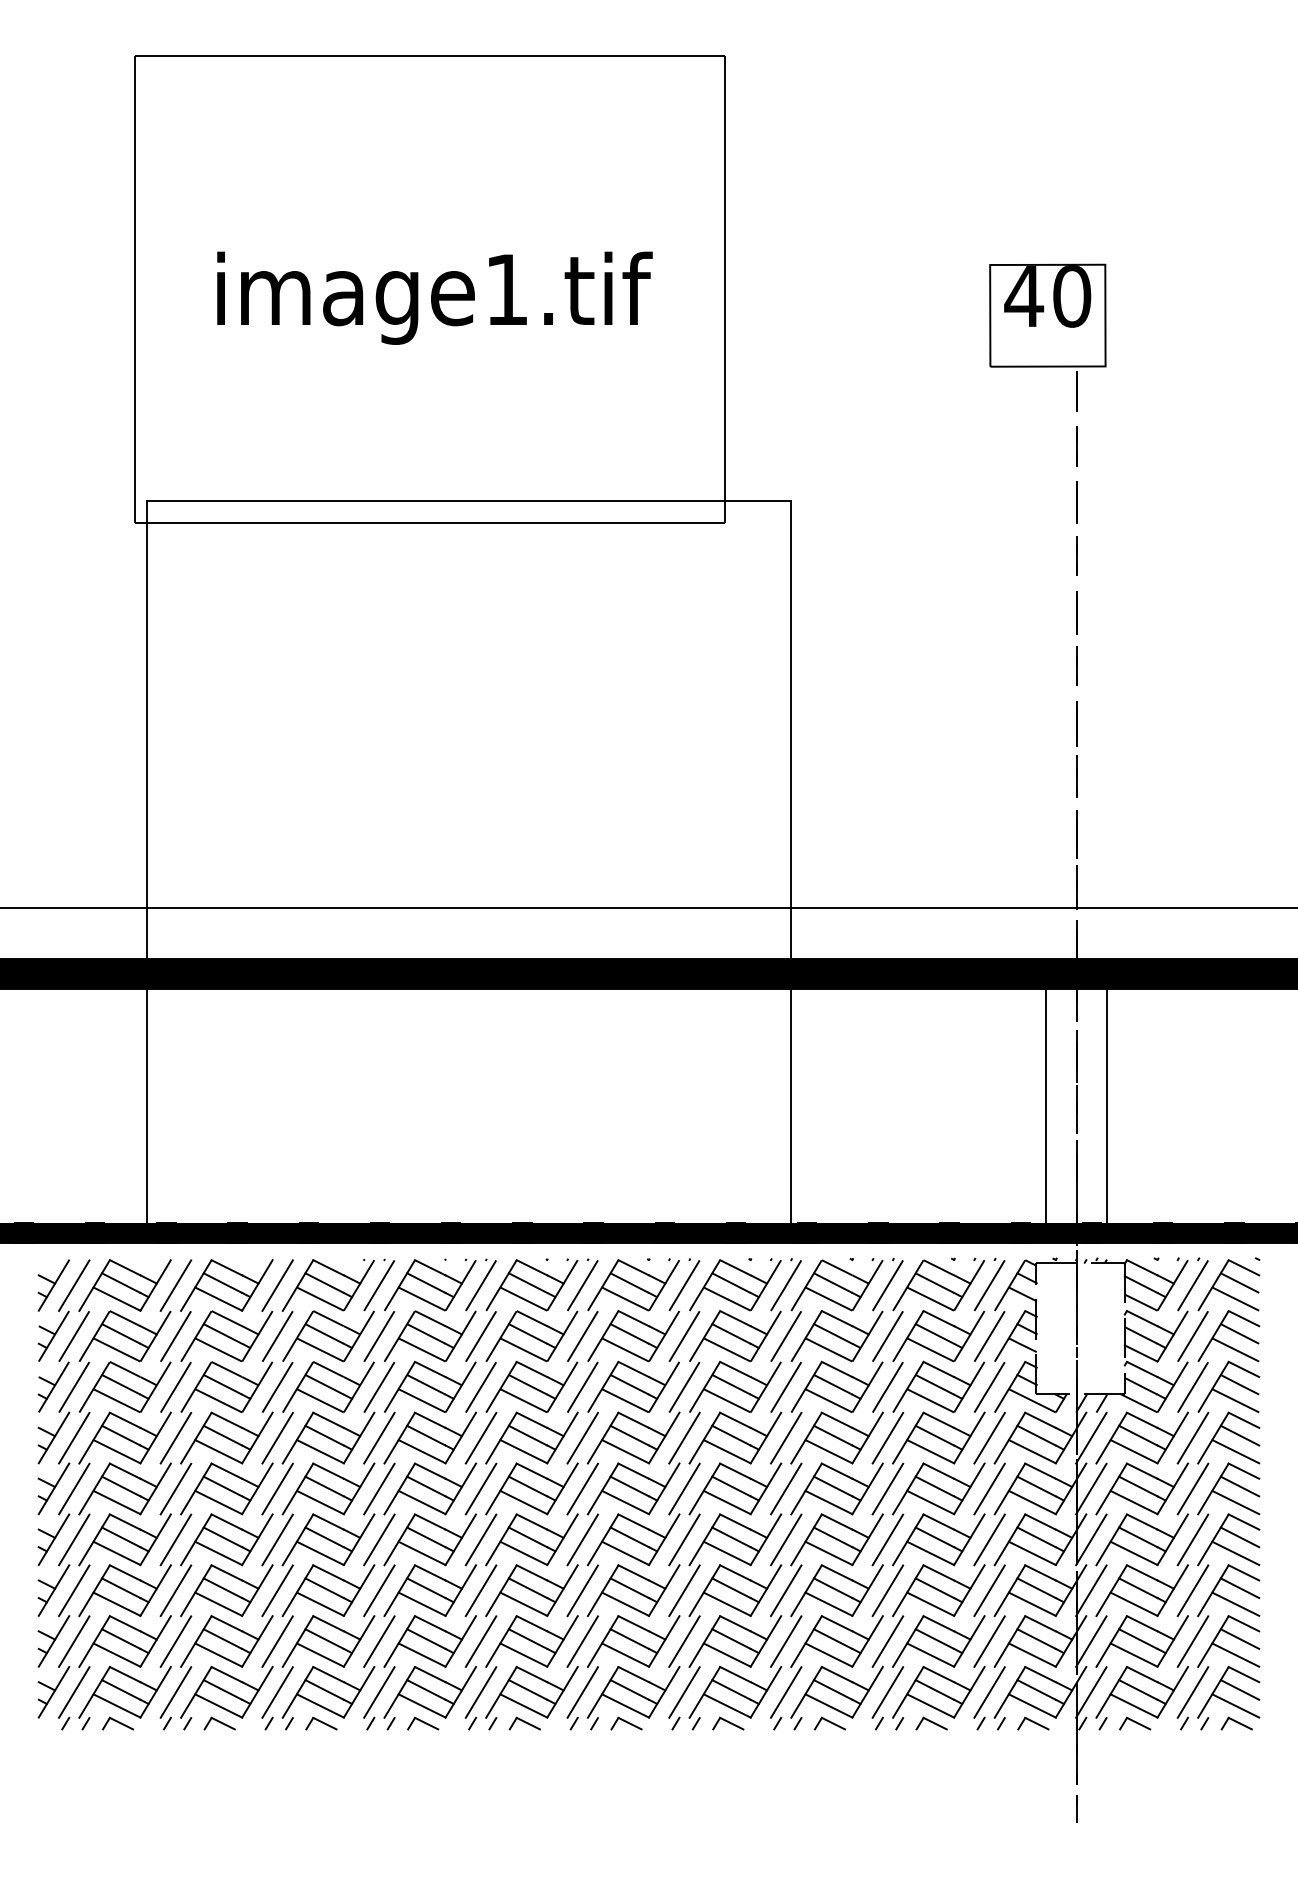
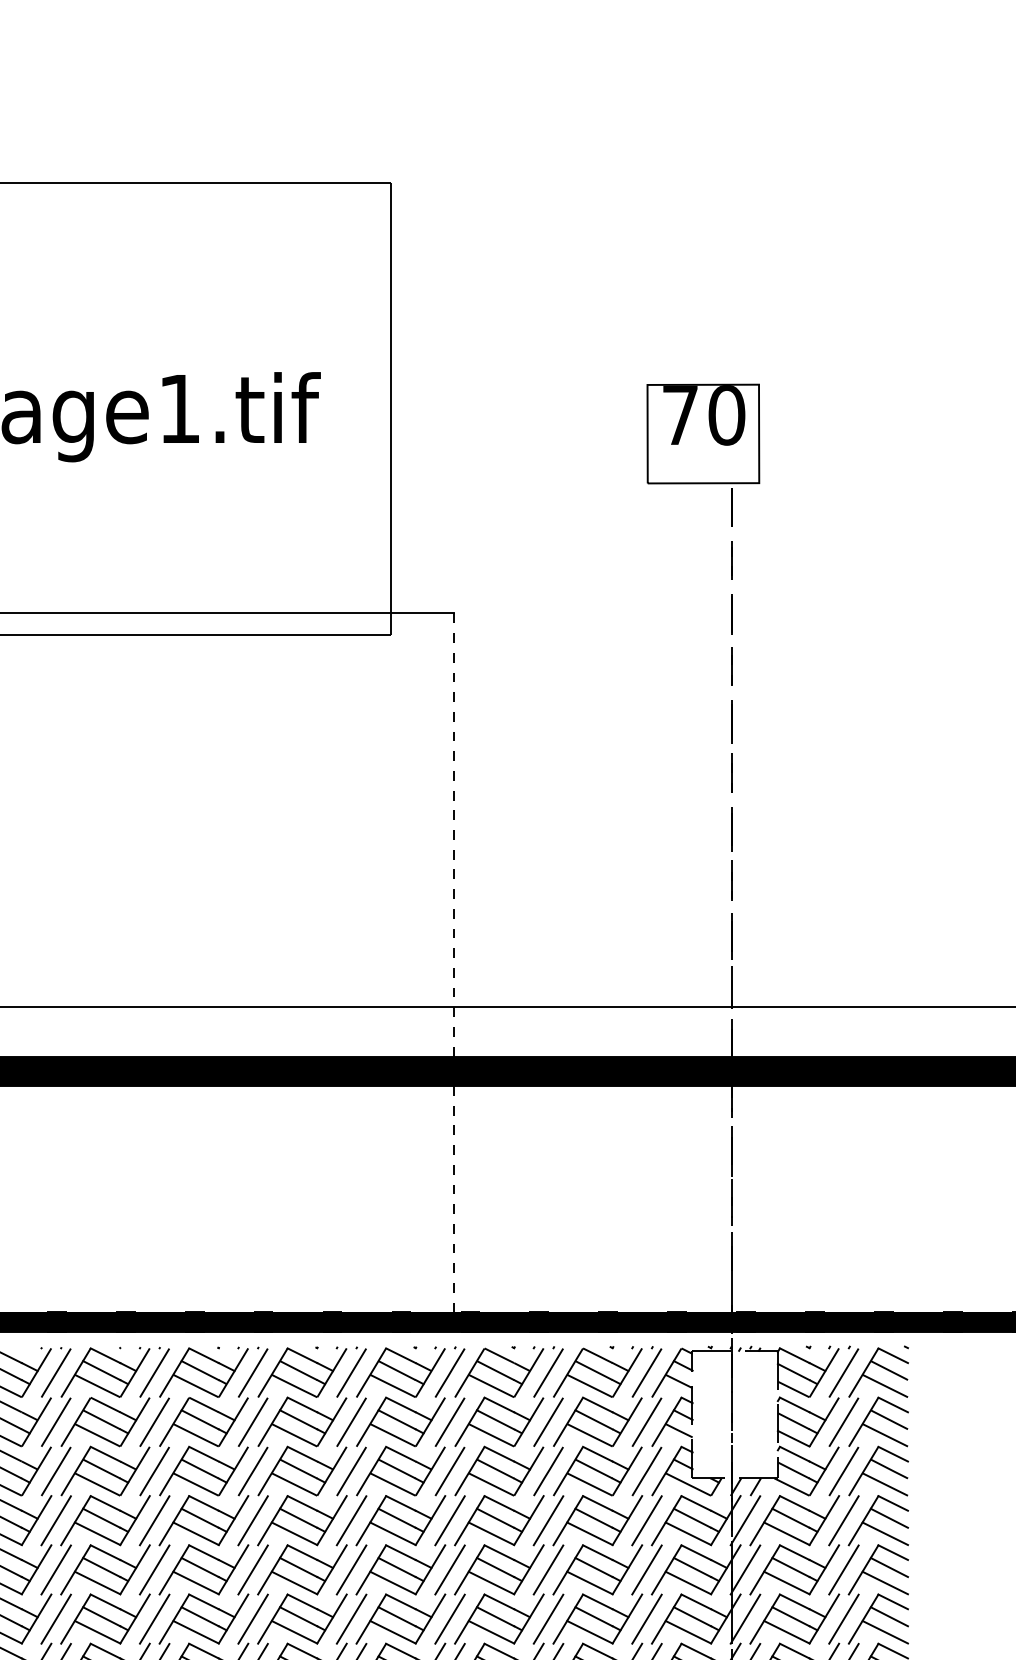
text: (1024, 296) -> (680, 415), 40 -> 70
line: (790, 862) -> (454, 963), solid -> dashed
line: (1046, 1106) -> (702, 1199), removed
line: (1107, 1106) -> (761, 1199), removed

